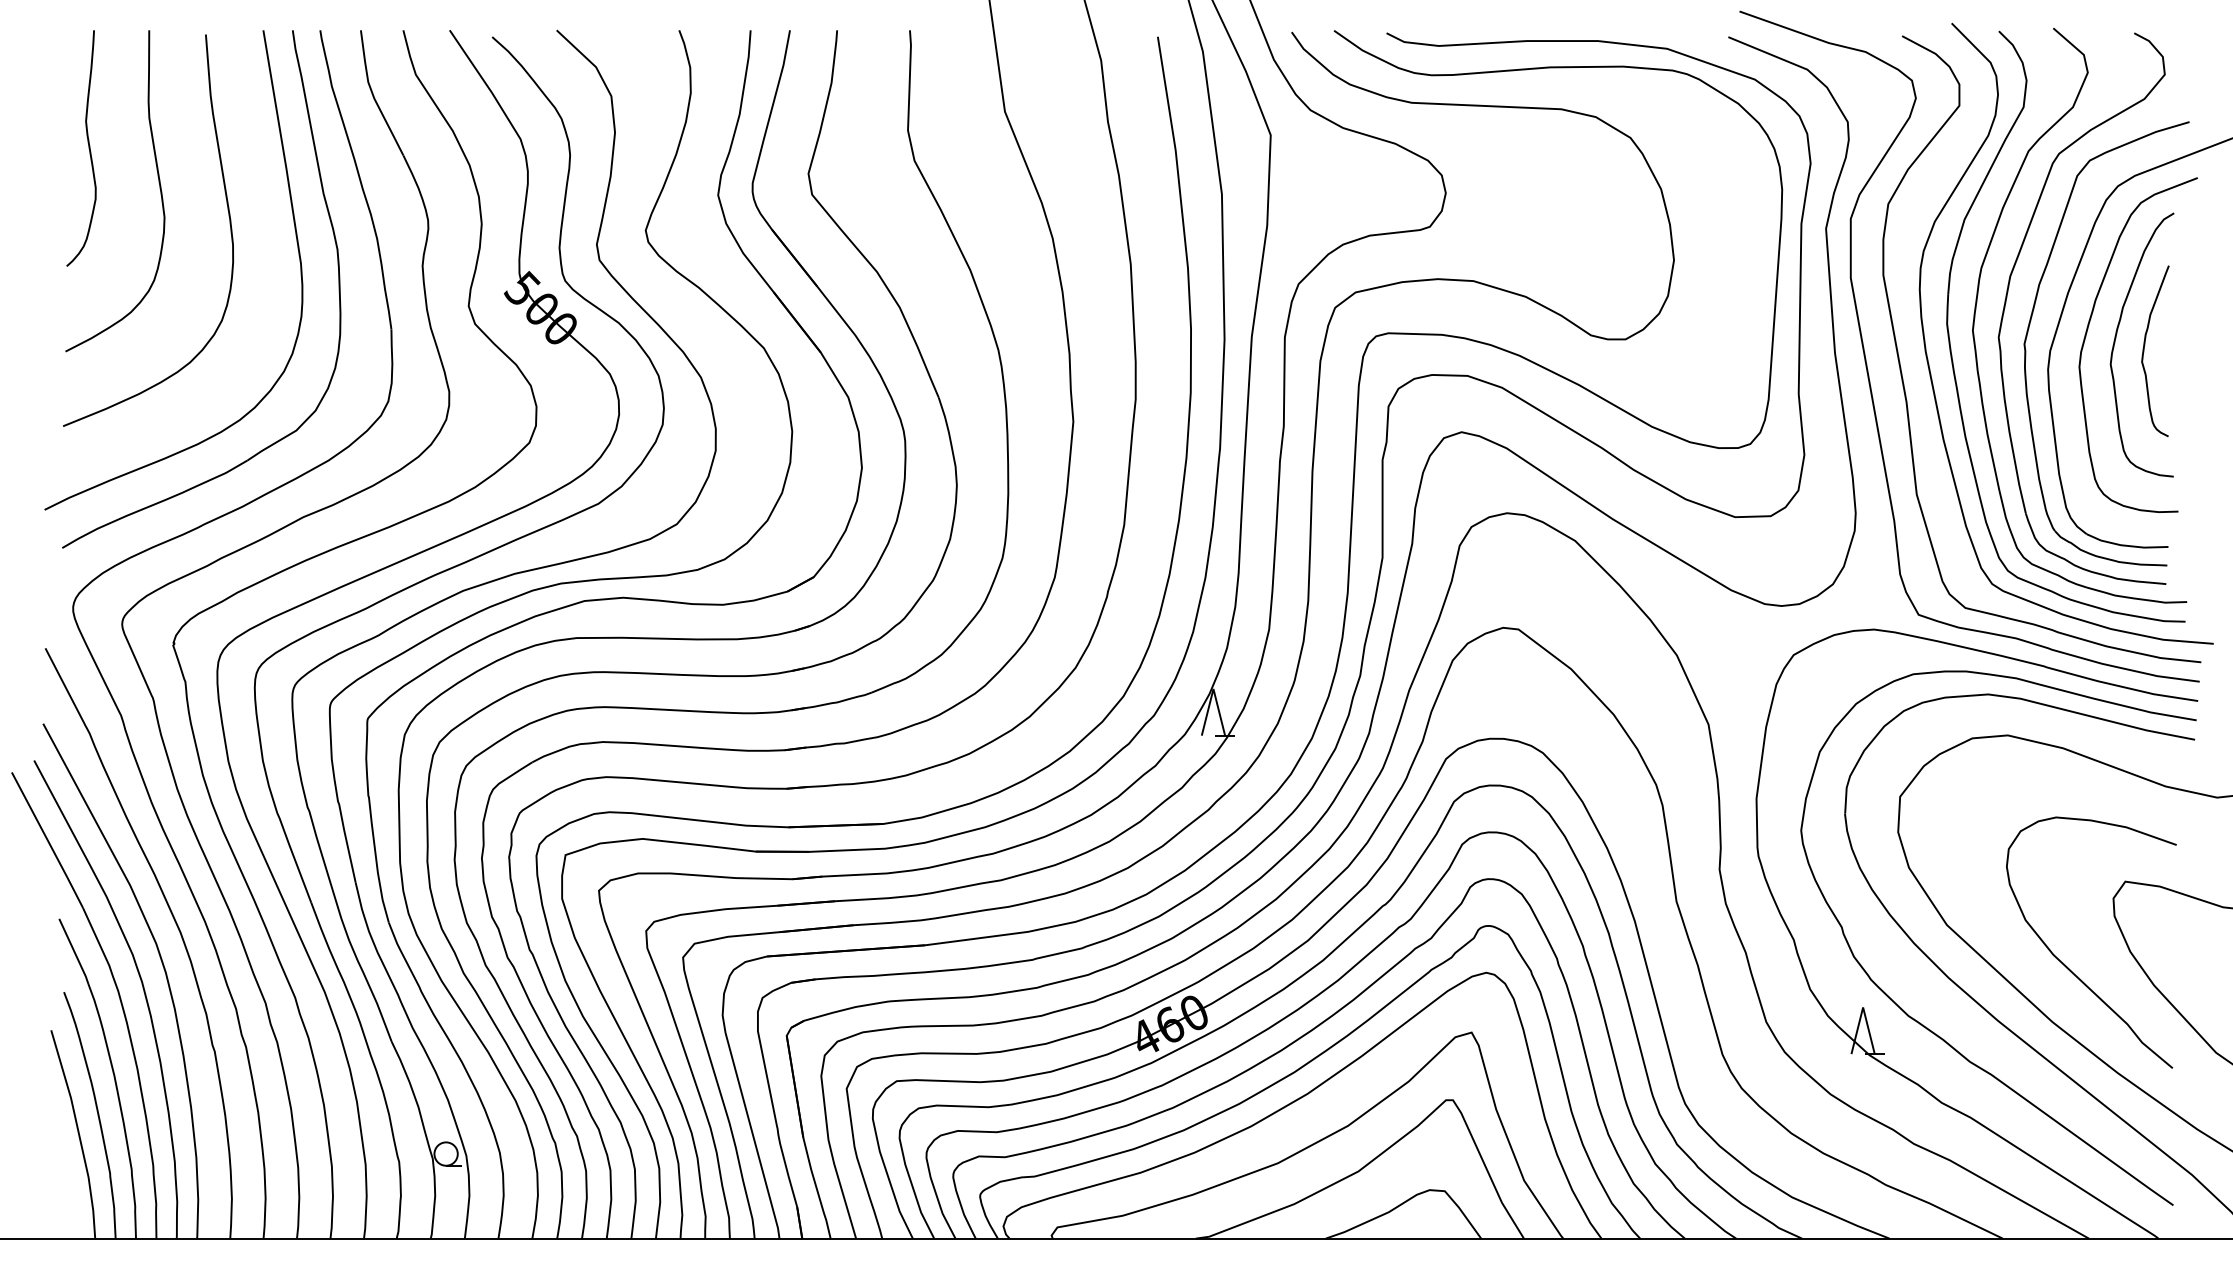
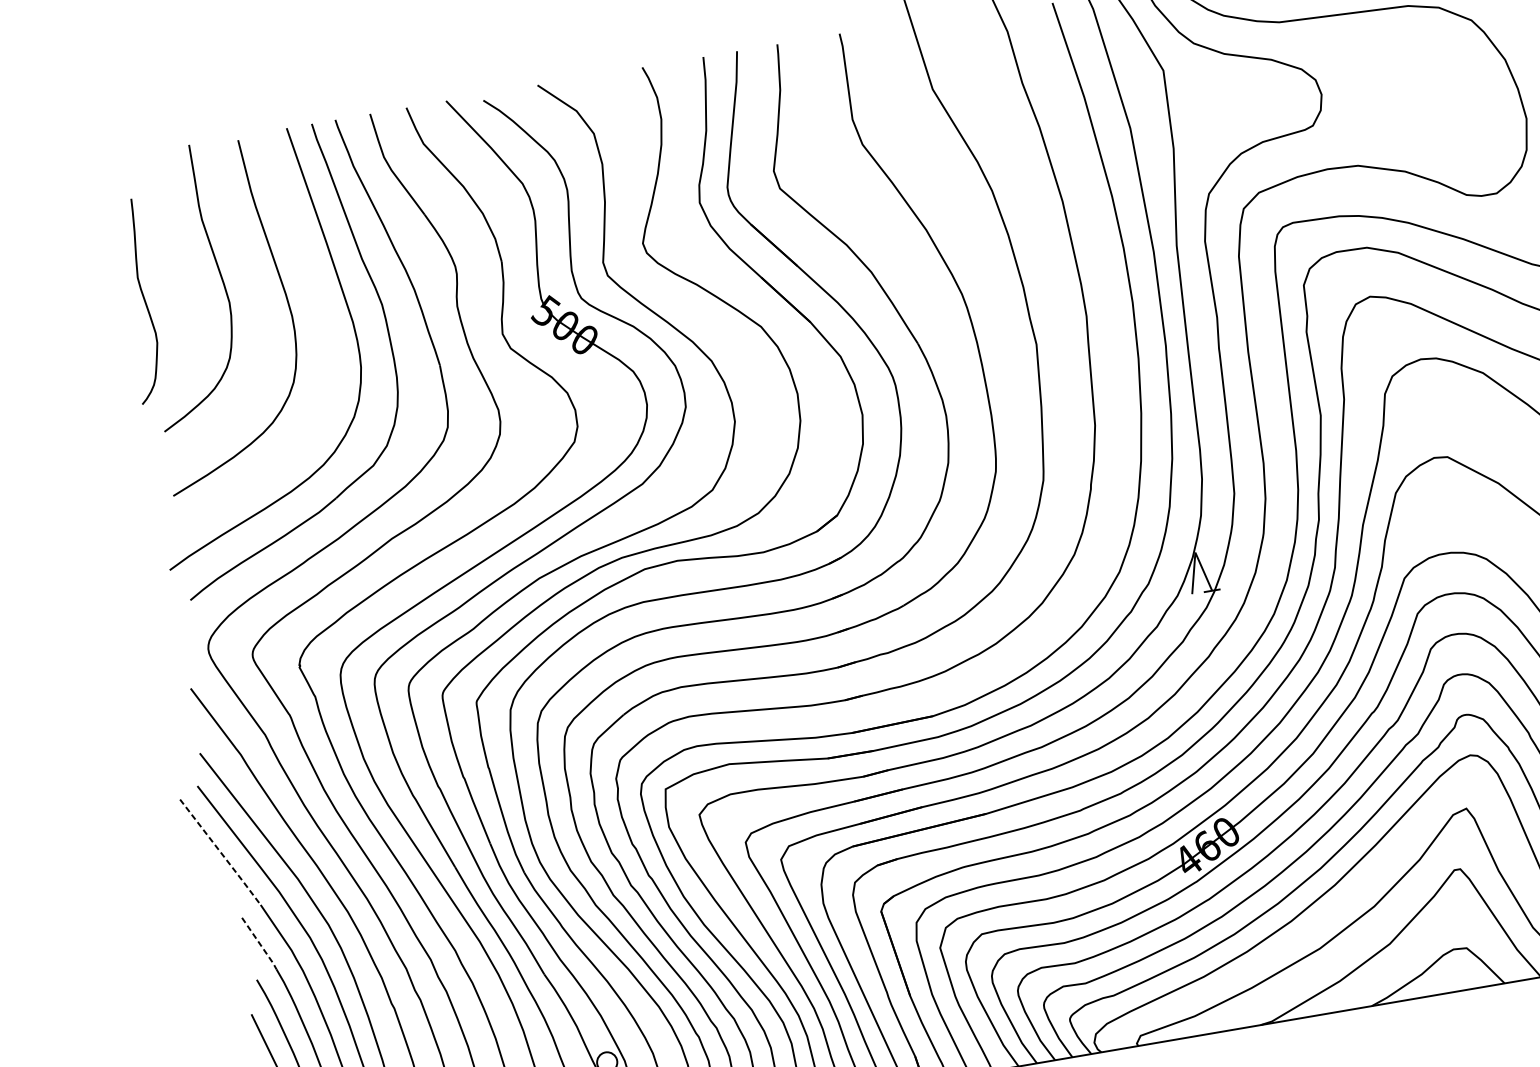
curve: (88, 148) -> (143, 300), moved
line: (48, 840) -> (221, 852), solid -> dashed
line: (74, 952) -> (259, 944), solid -> dashed

